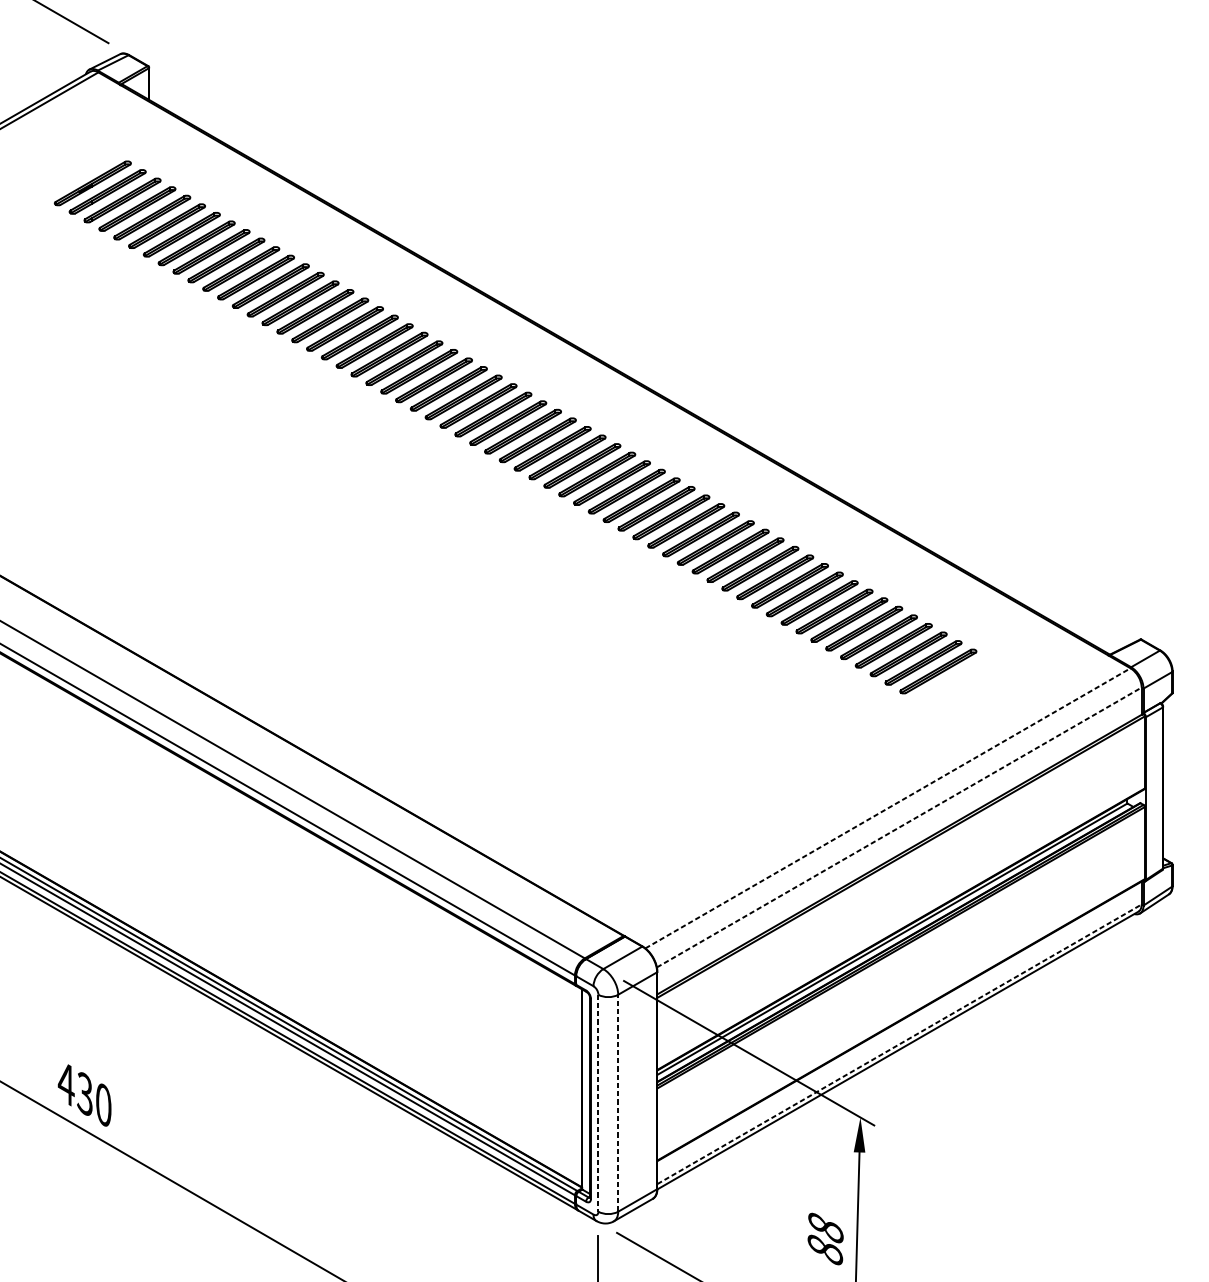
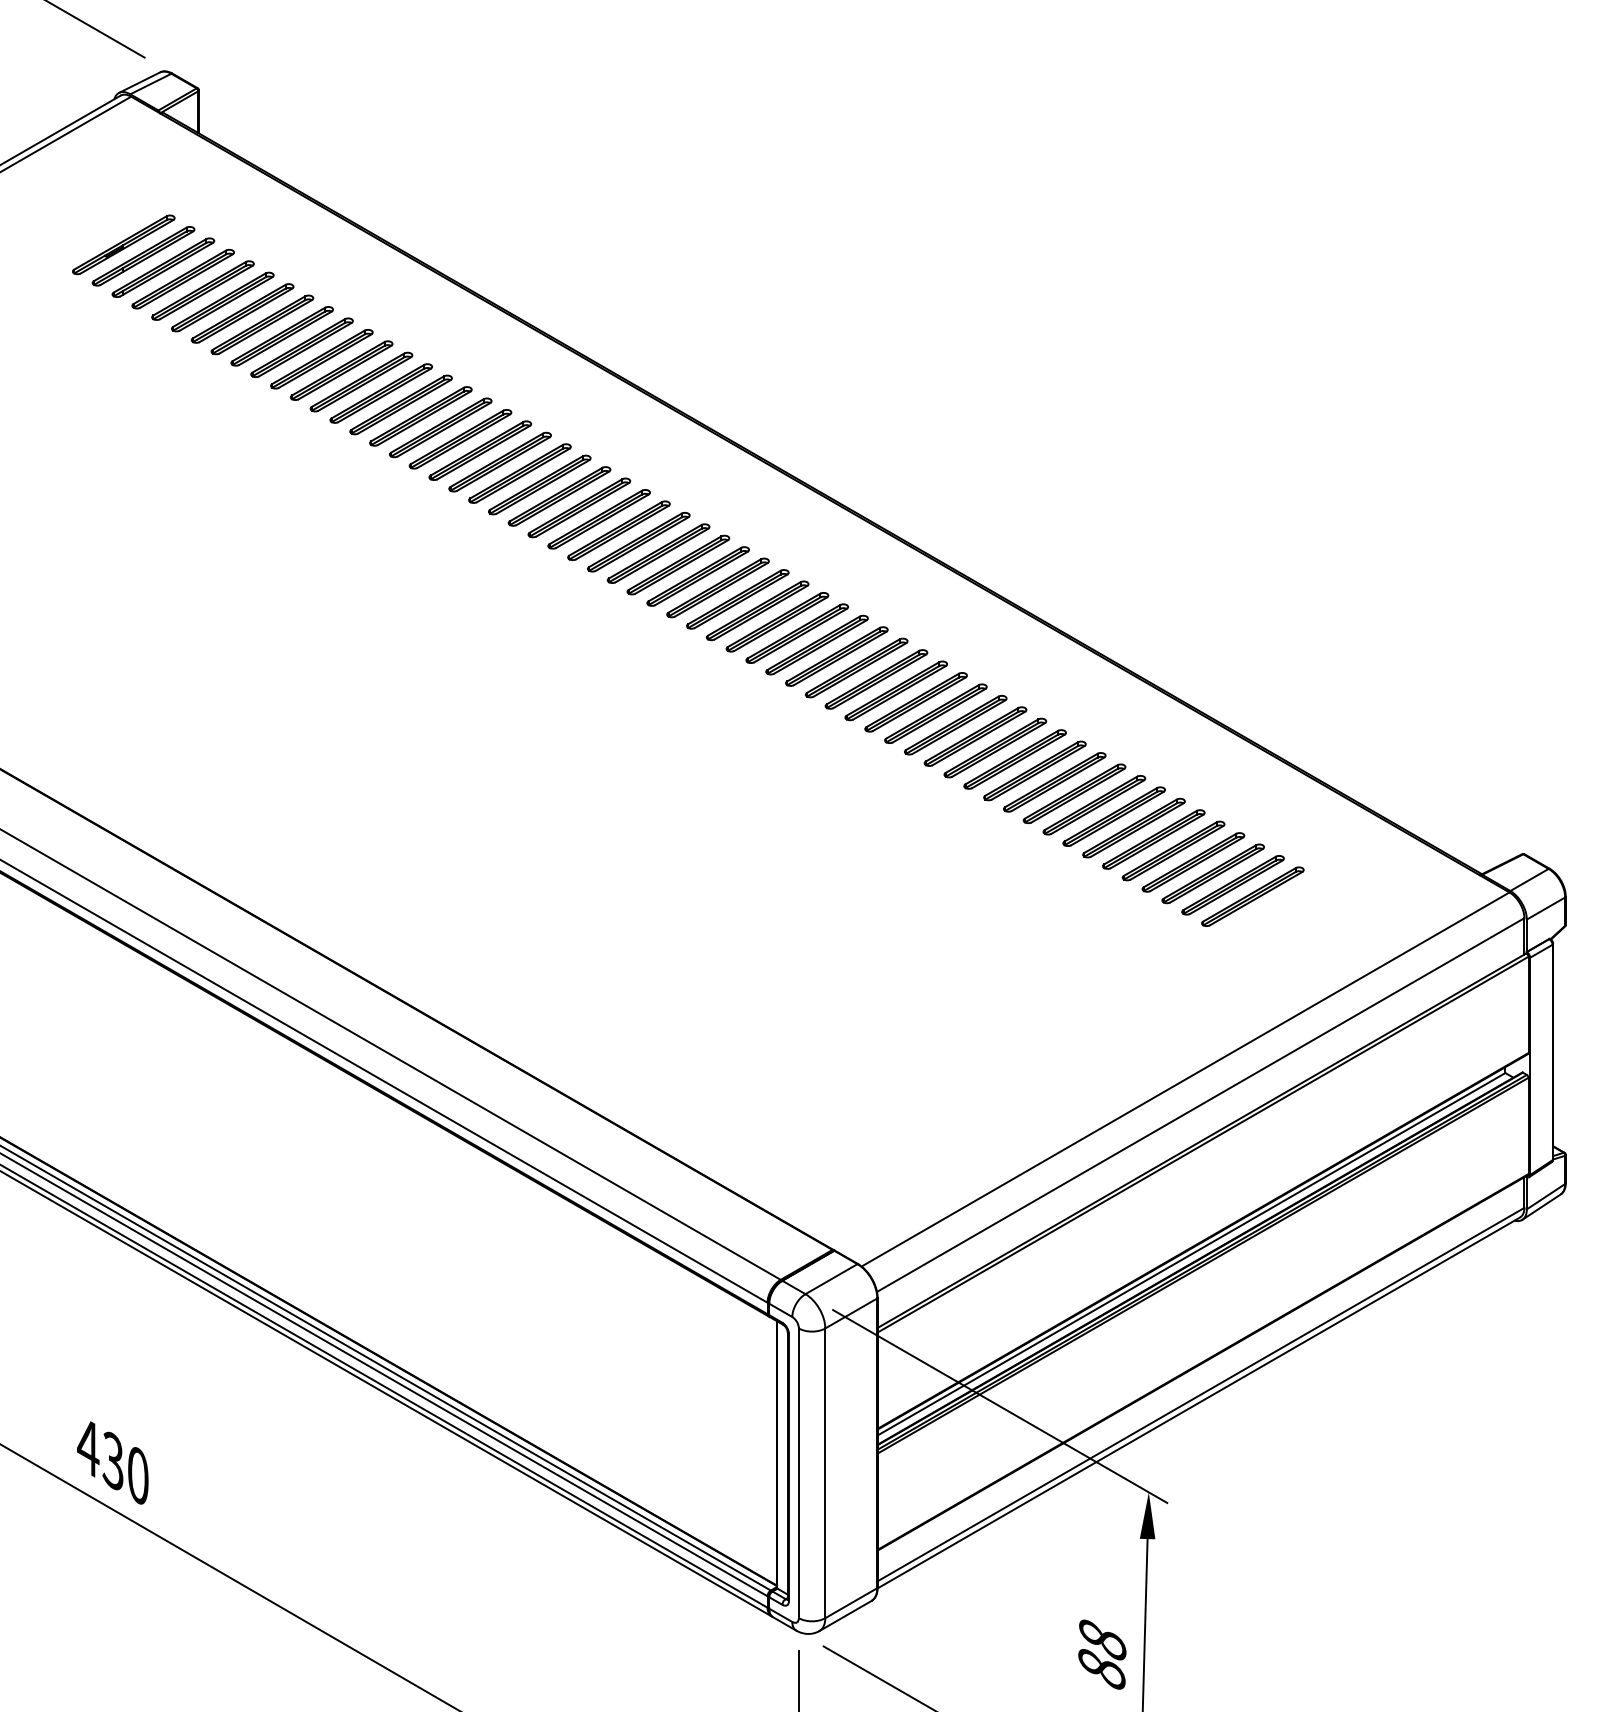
line: (888, 808) -> (1186, 1079), dashed -> solid
line: (899, 827) -> (1200, 1105), dashed -> solid
line: (899, 1044) -> (1201, 1394), dashed -> solid
line: (598, 1103) -> (798, 1473), dashed -> solid
line: (618, 1103) -> (825, 1473), dashed -> solid

